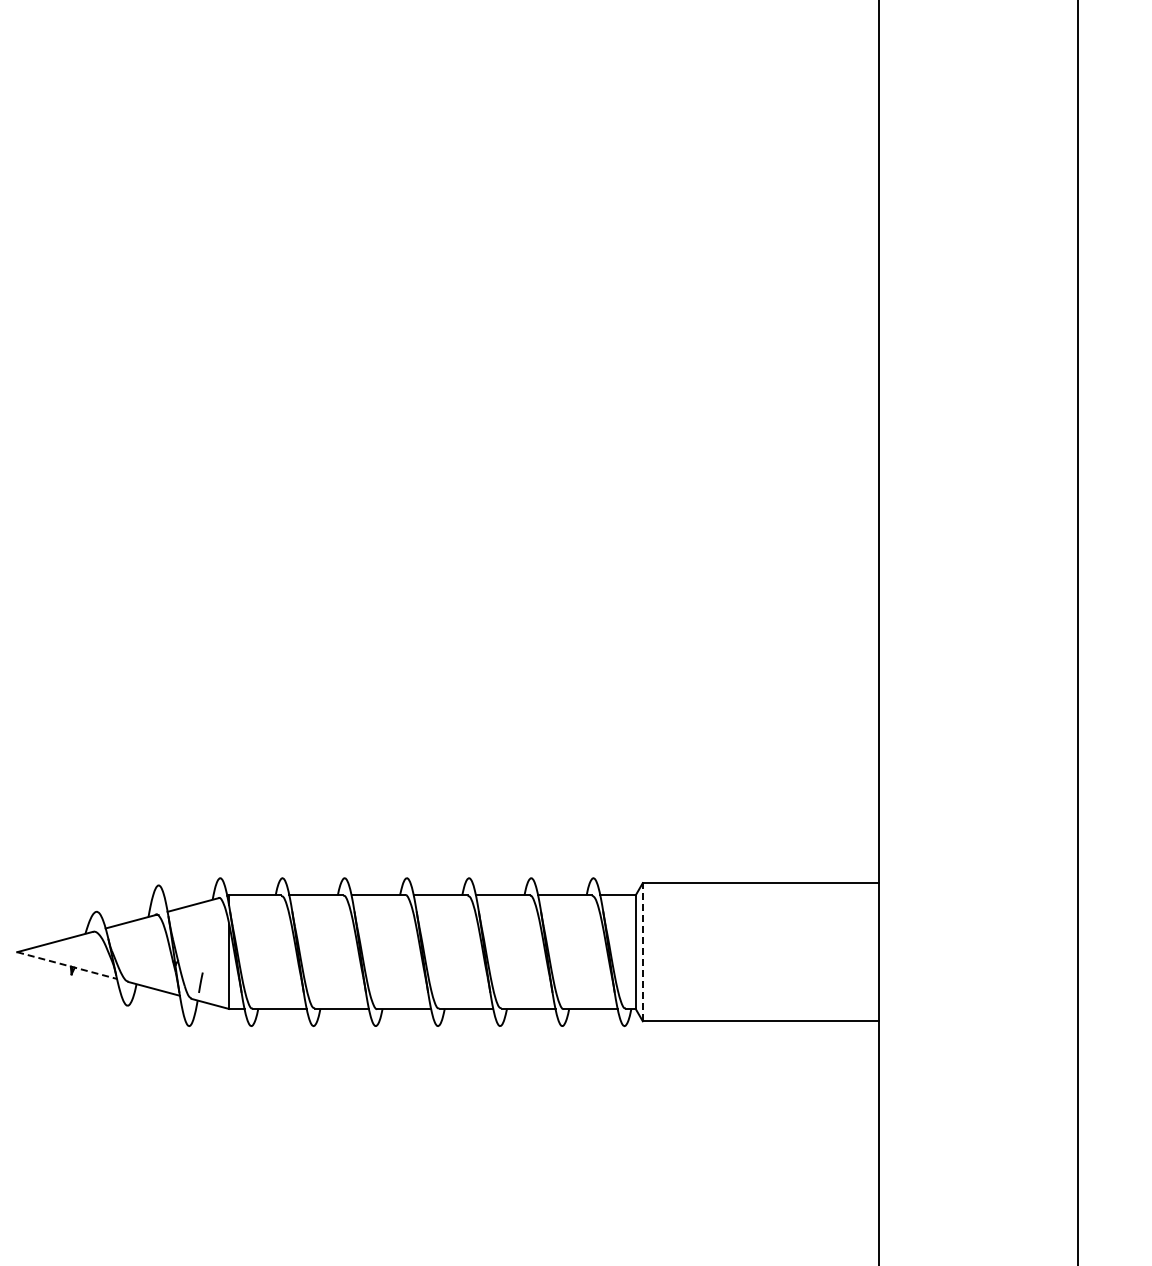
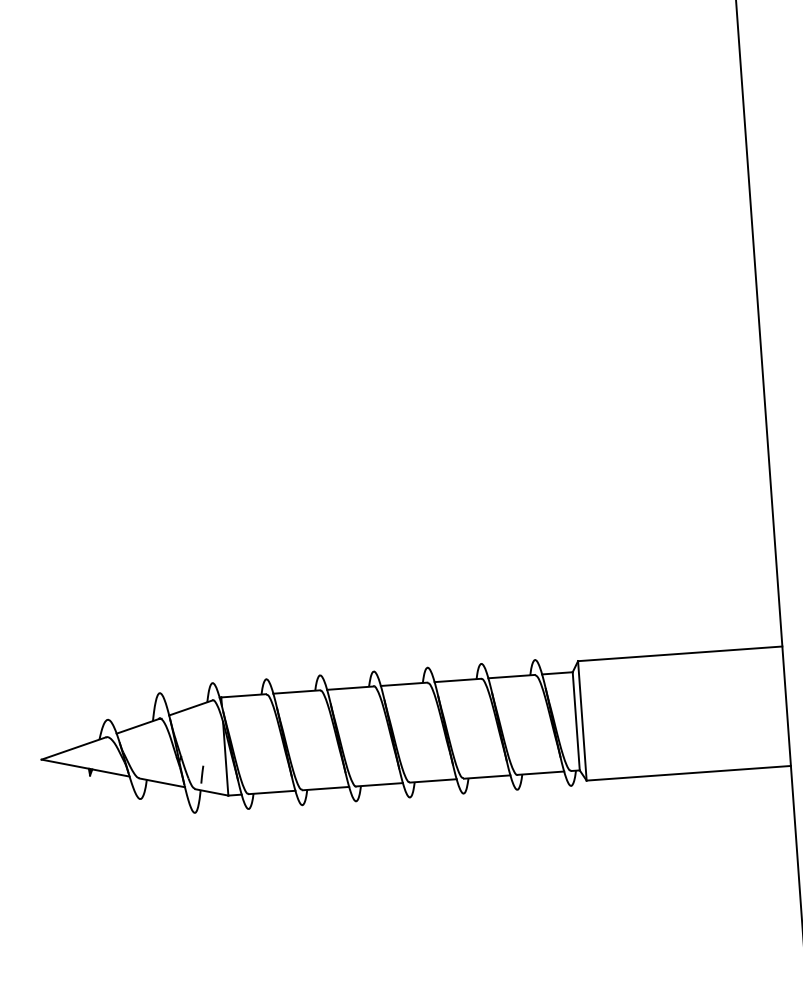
line: (642, 951) -> (582, 720), dashed -> solid
line: (67, 965) -> (85, 768), dashed -> solid

